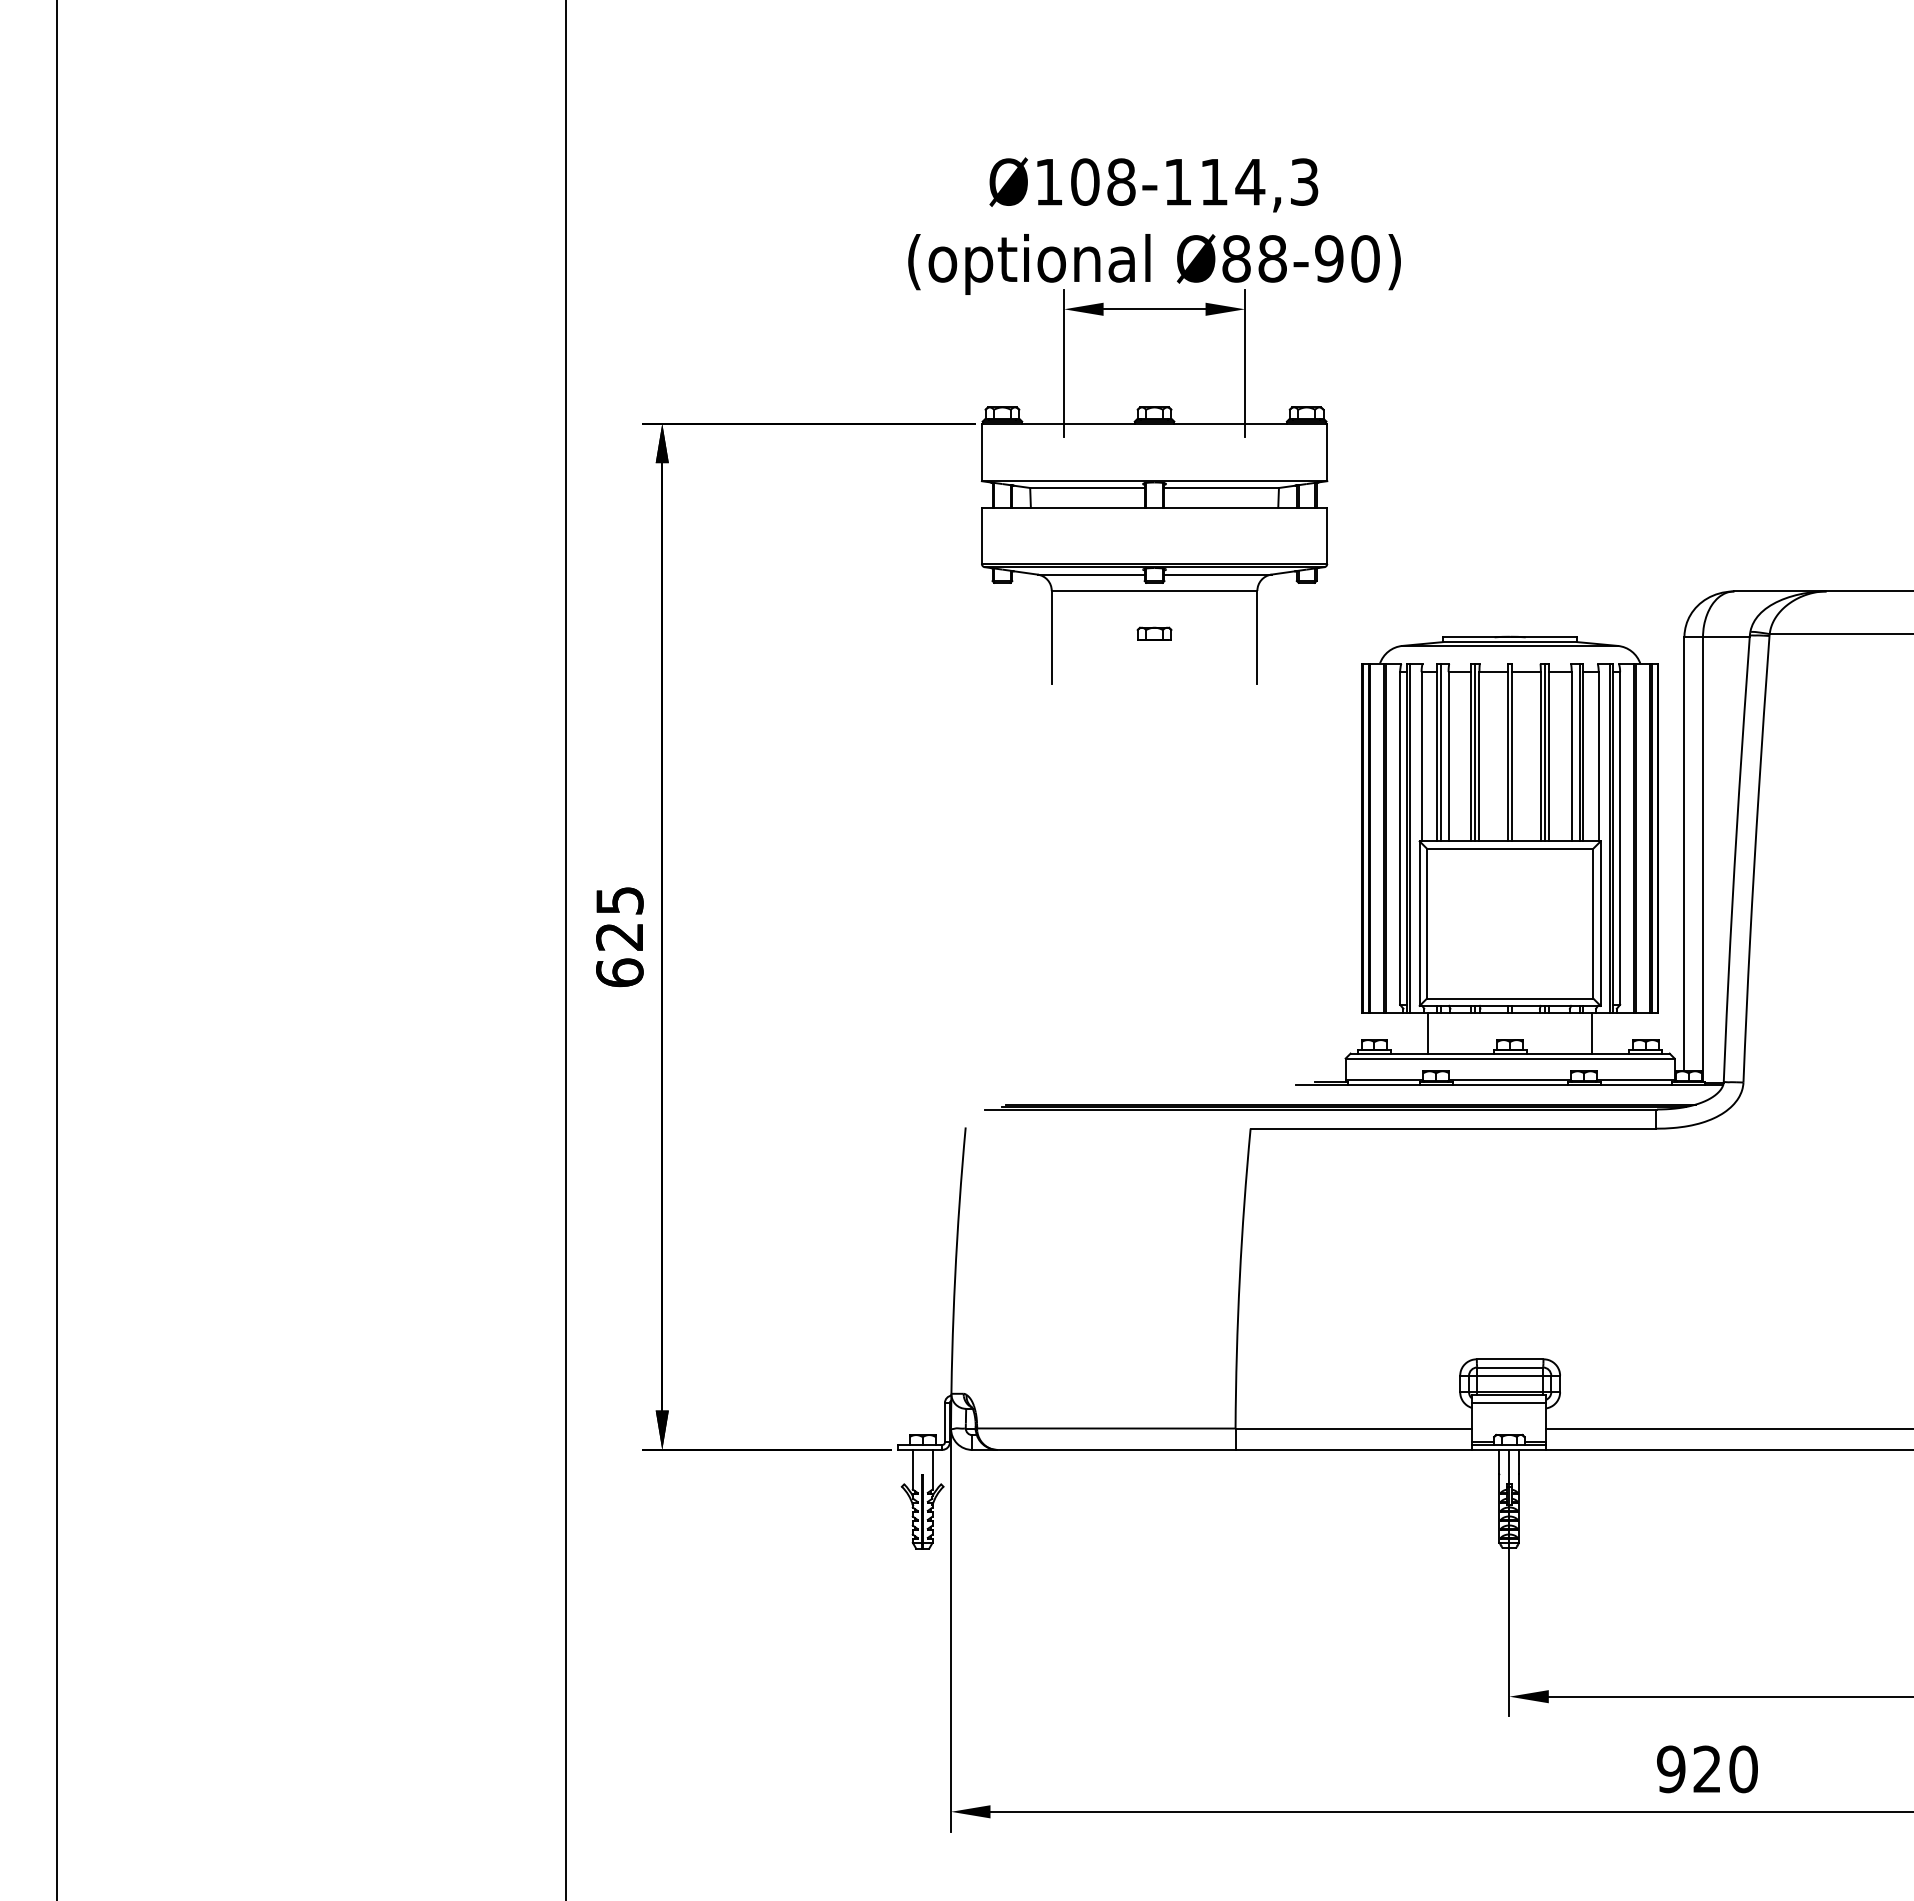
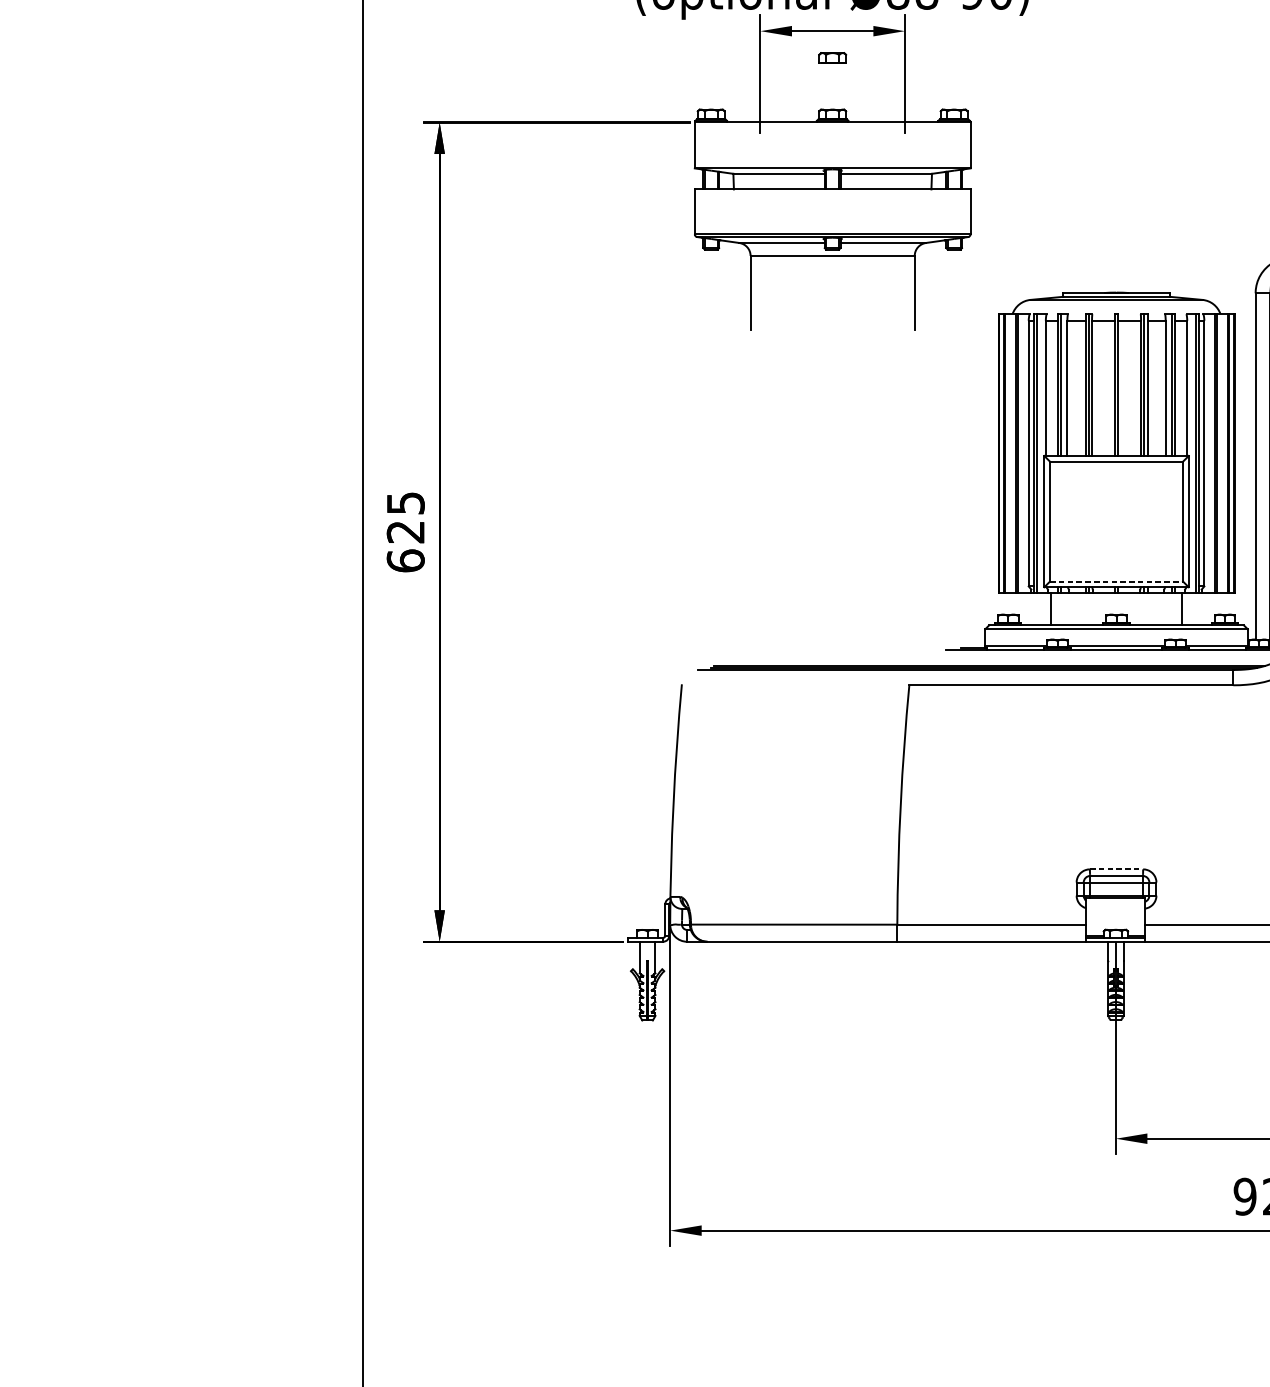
part: (1154, 633) -> (832, 57), moved
line: (1510, 998) -> (1116, 581), solid -> dashed
line: (1510, 1359) -> (1116, 869), solid -> dashed
line: (1509, 1402) -> (1116, 903), removed

